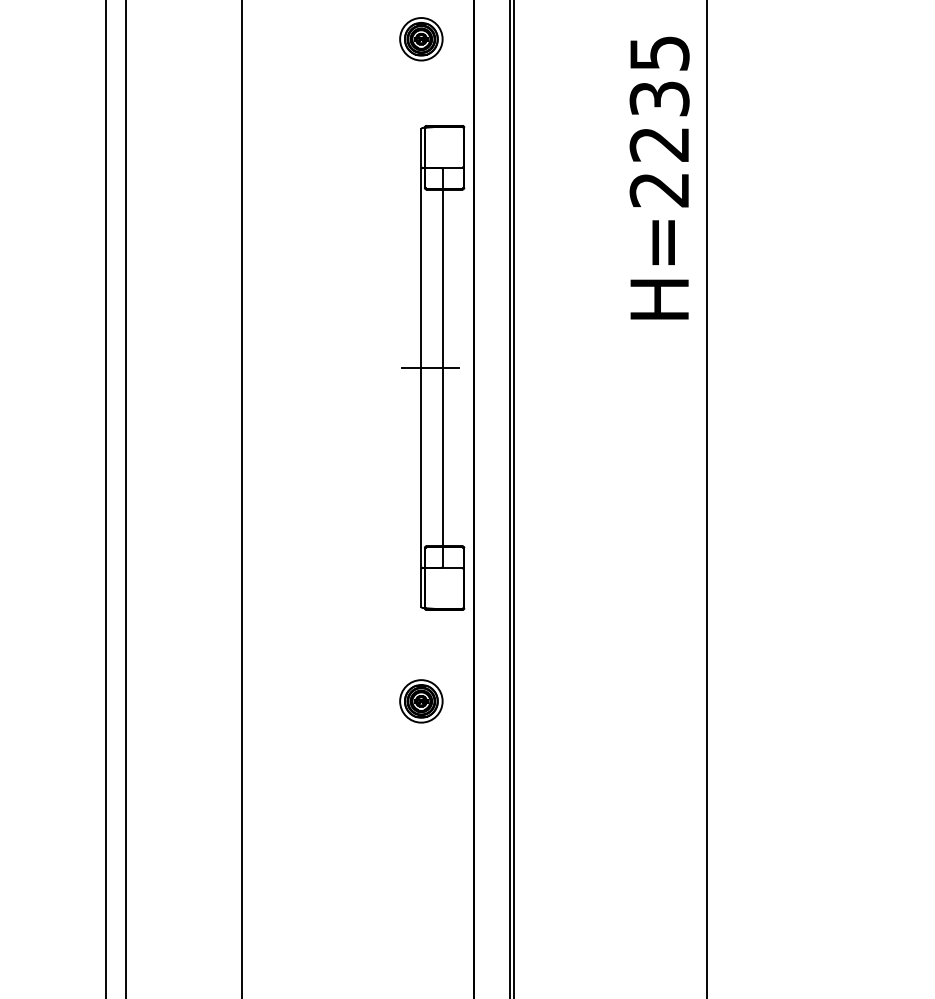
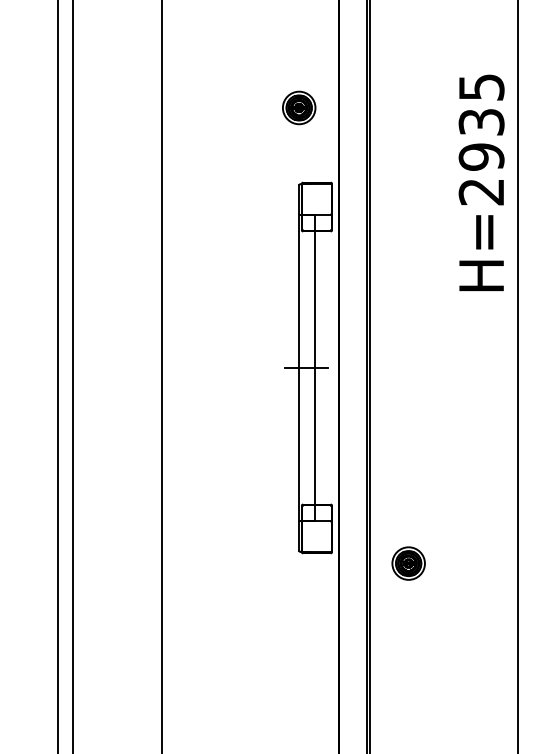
part: (421, 39) -> (299, 108), moved
text: (659, 144) -> (481, 157), H=2235 -> H=2935
part: (433, 367) -> (308, 367), moved
part: (421, 701) -> (408, 563), moved

